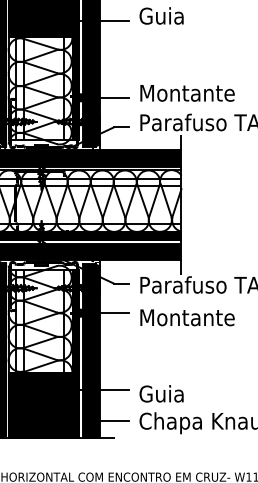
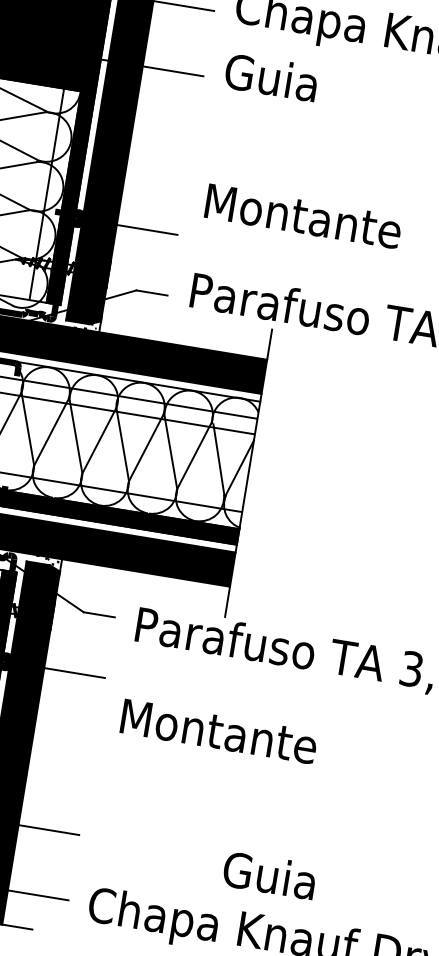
text: (187, 93) -> (303, 216), moved
text: (187, 317) -> (219, 731), moved
text: (161, 393) -> (269, 874), moved

